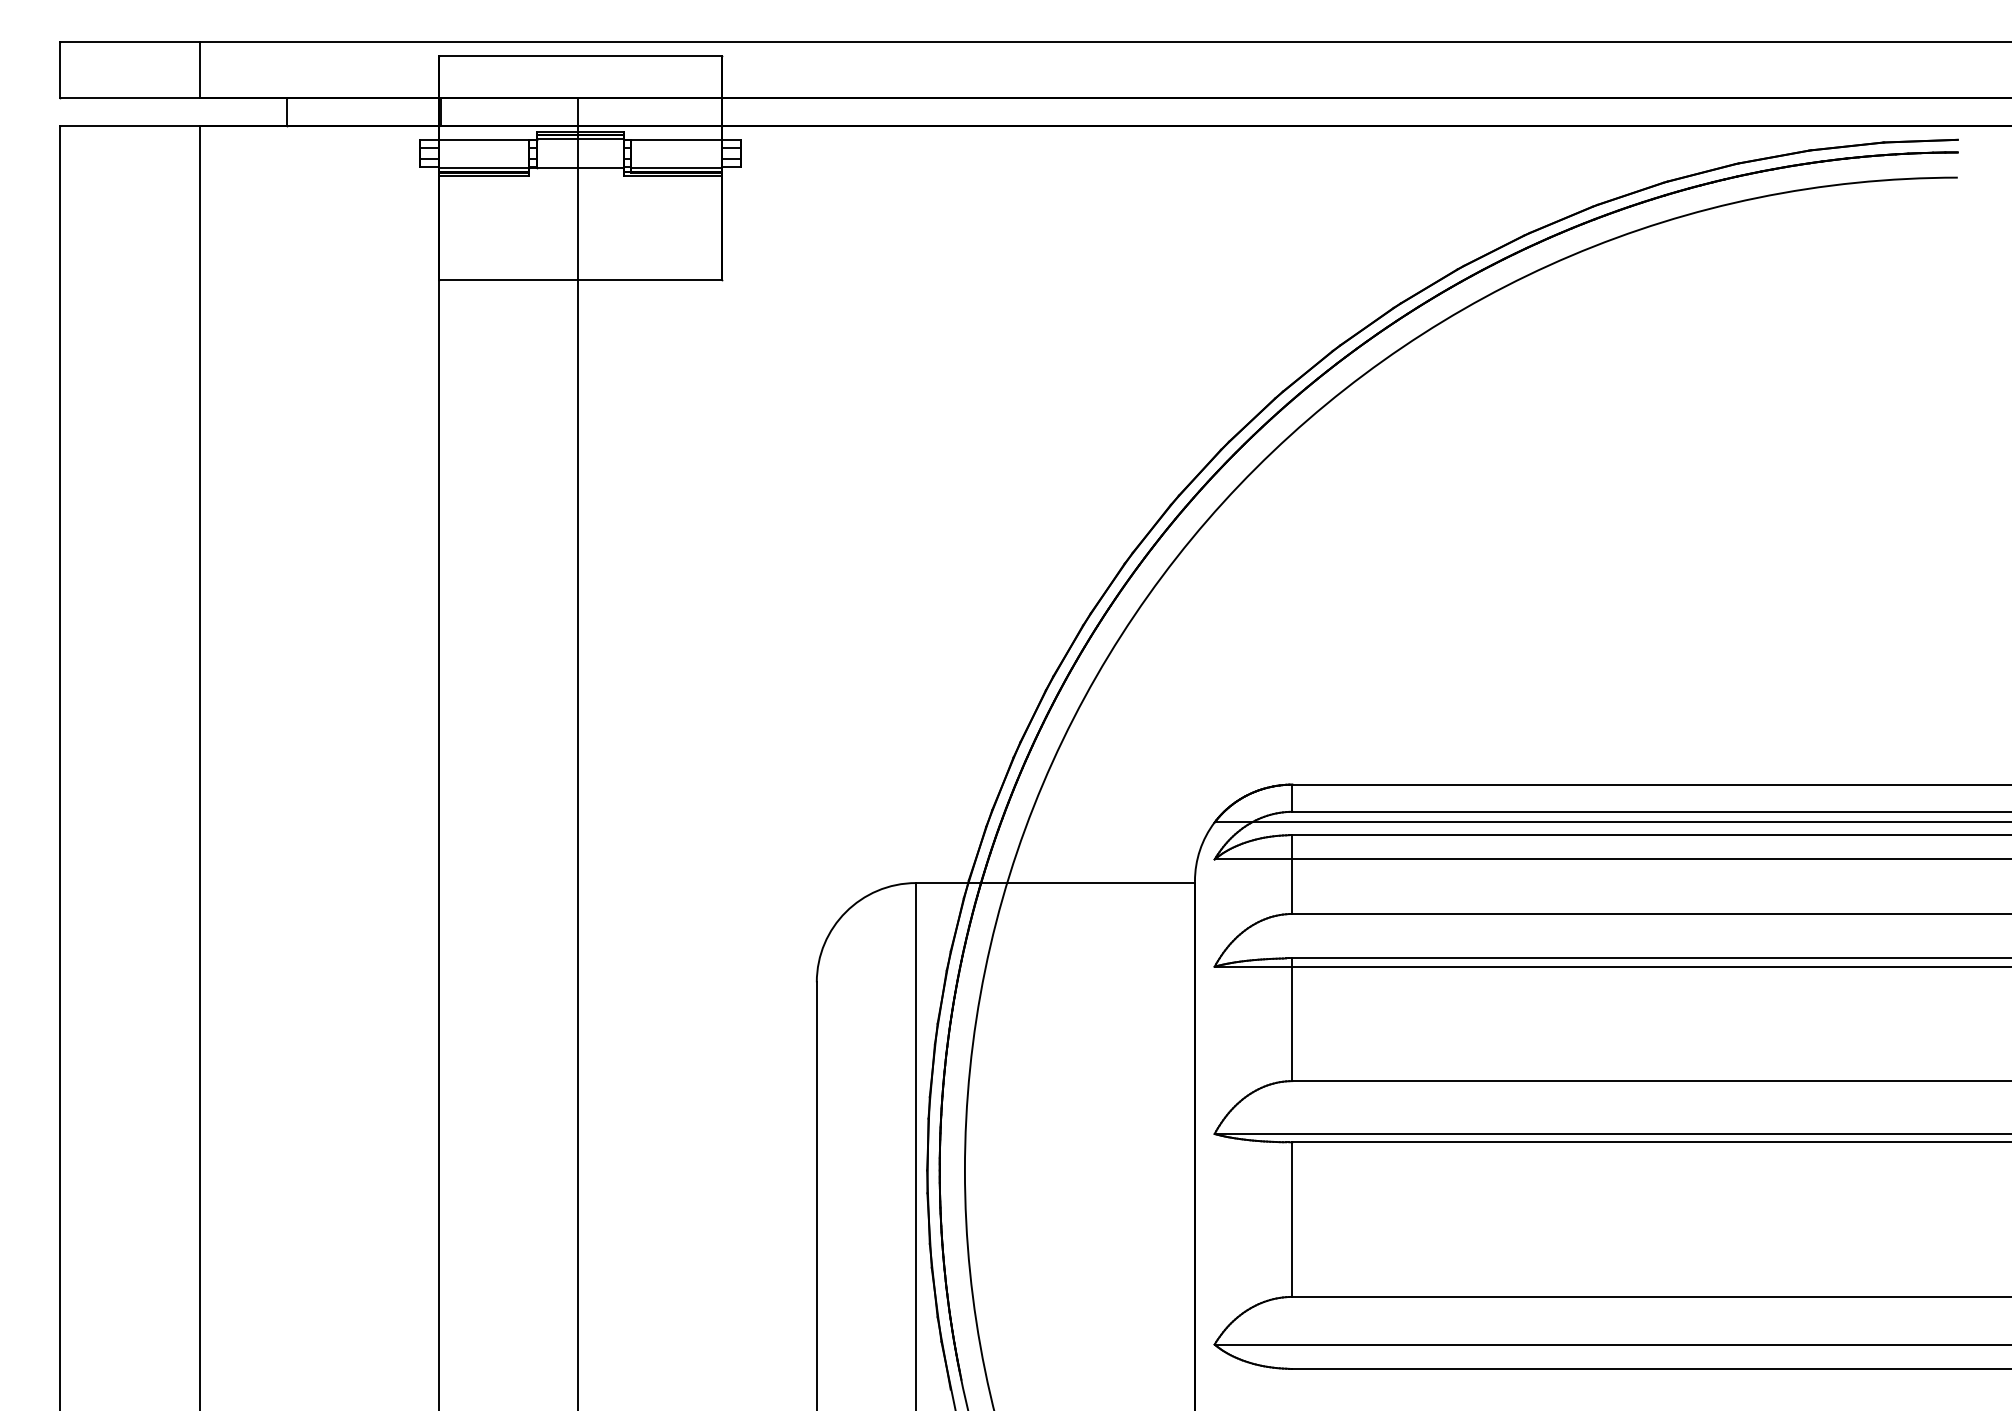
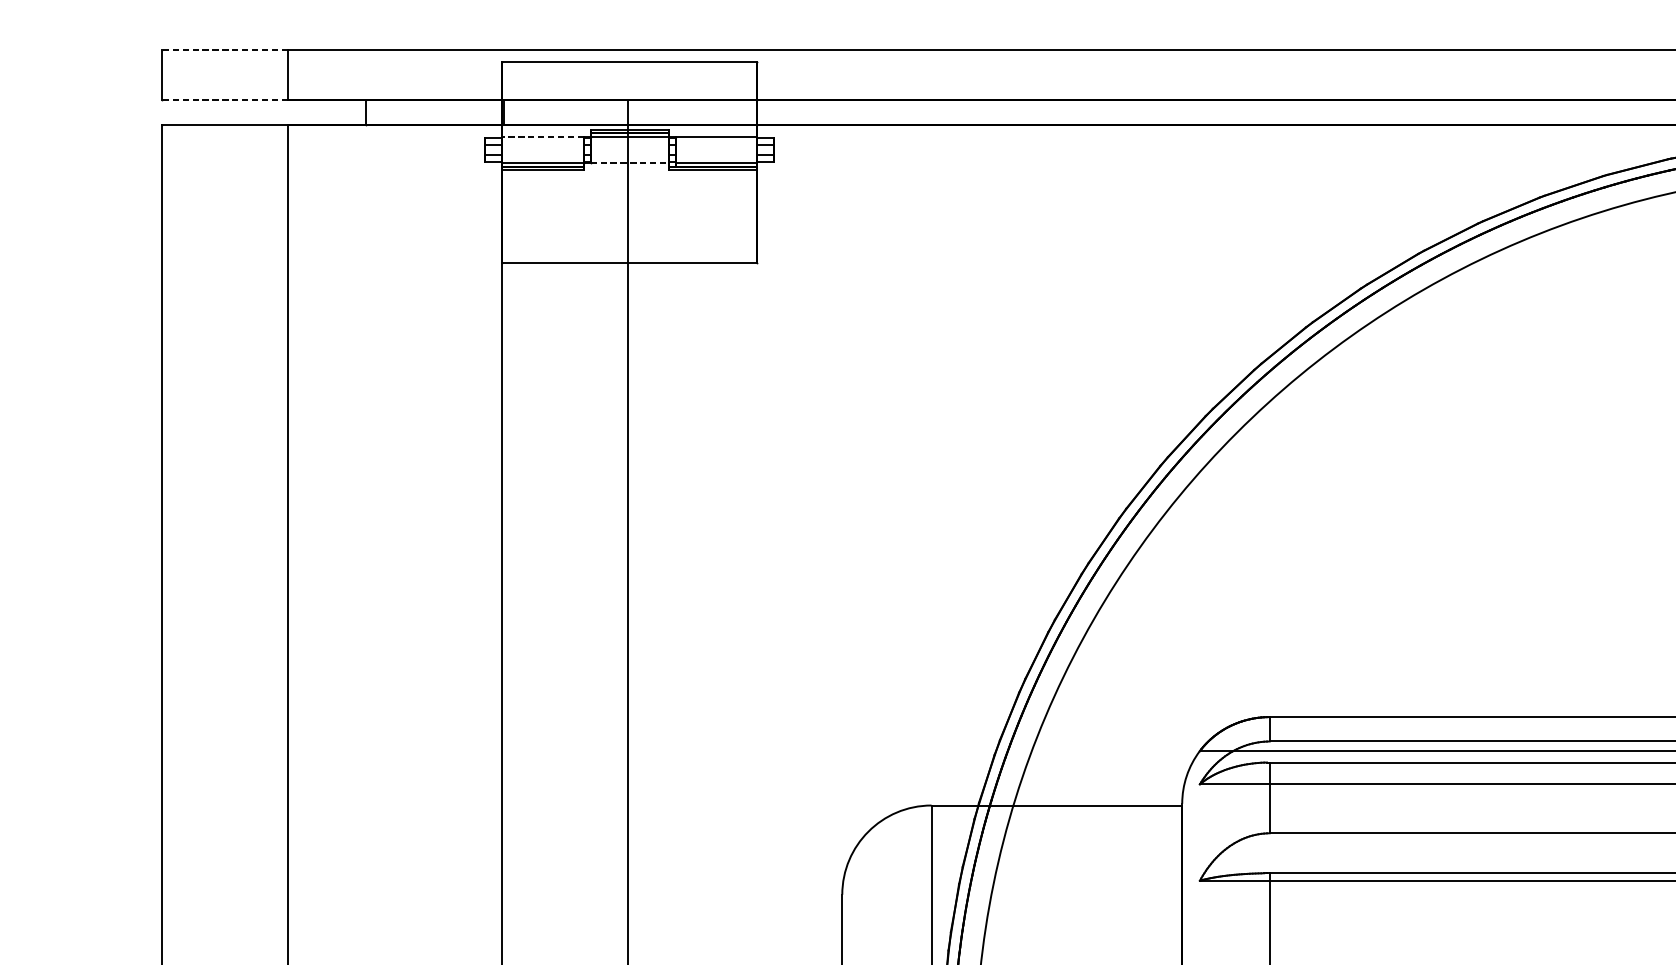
line: (130, 42) -> (225, 49), solid -> dashed
line: (130, 97) -> (225, 99), solid -> dashed
line: (483, 139) -> (542, 137), solid -> dashed
line: (580, 168) -> (629, 163), solid -> dashed

